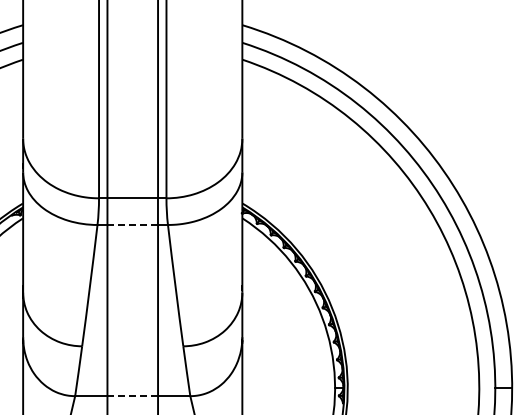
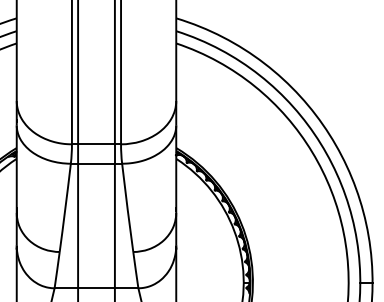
line: (133, 224) -> (97, 163), dashed -> solid
line: (133, 396) -> (97, 288), dashed -> solid

